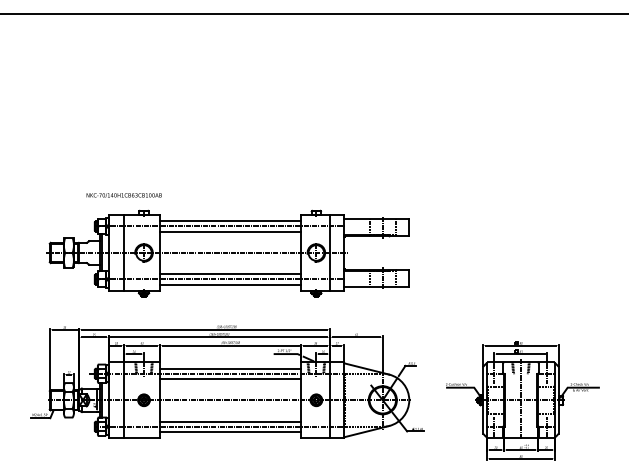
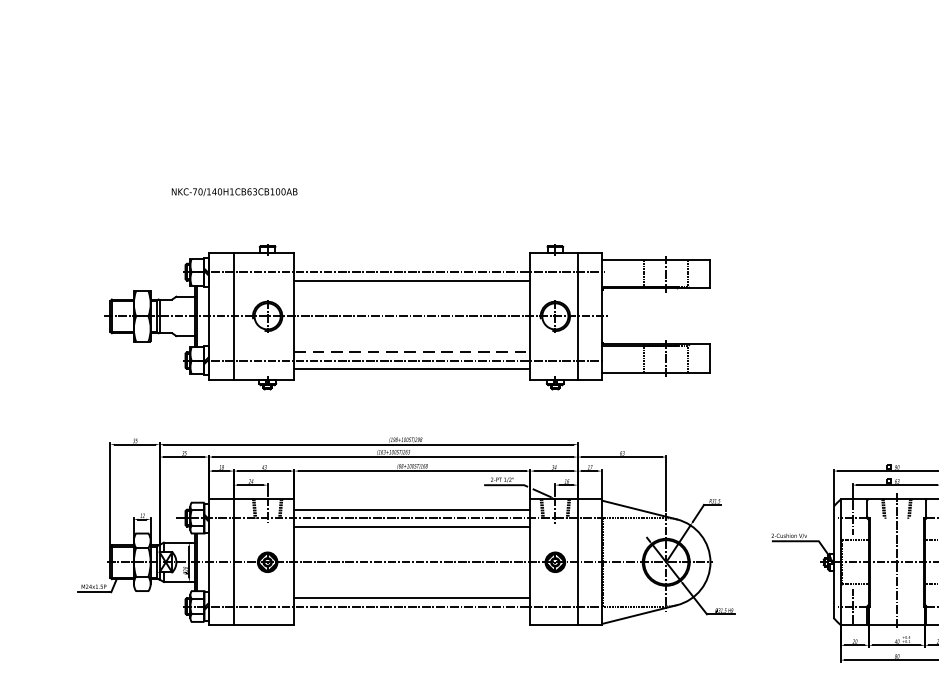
text: (123, 195) -> (233, 192), moved
line: (230, 221) -> (412, 263), removed
line: (230, 274) -> (412, 352), solid -> dashed
line: (230, 431) -> (412, 614), removed

